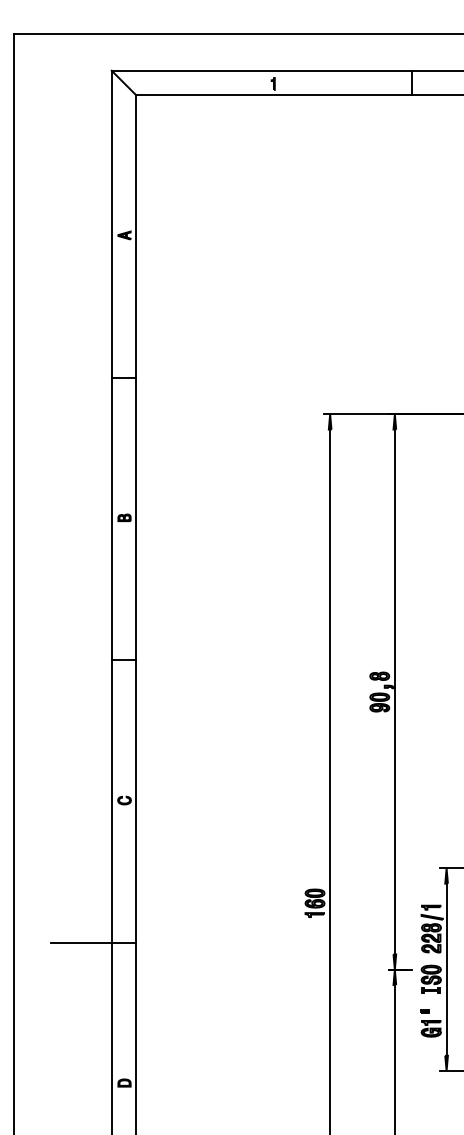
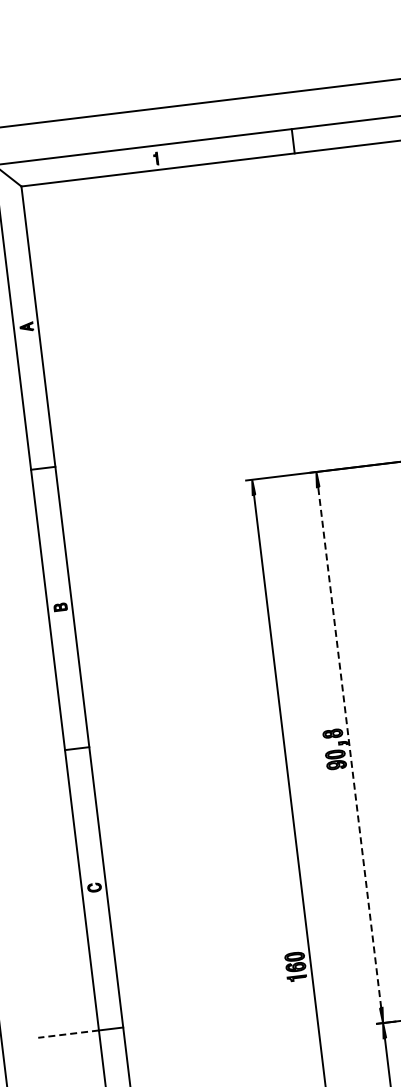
line: (394, 691) -> (349, 747), solid -> dashed
line: (81, 942) -> (68, 1033), solid -> dashed

